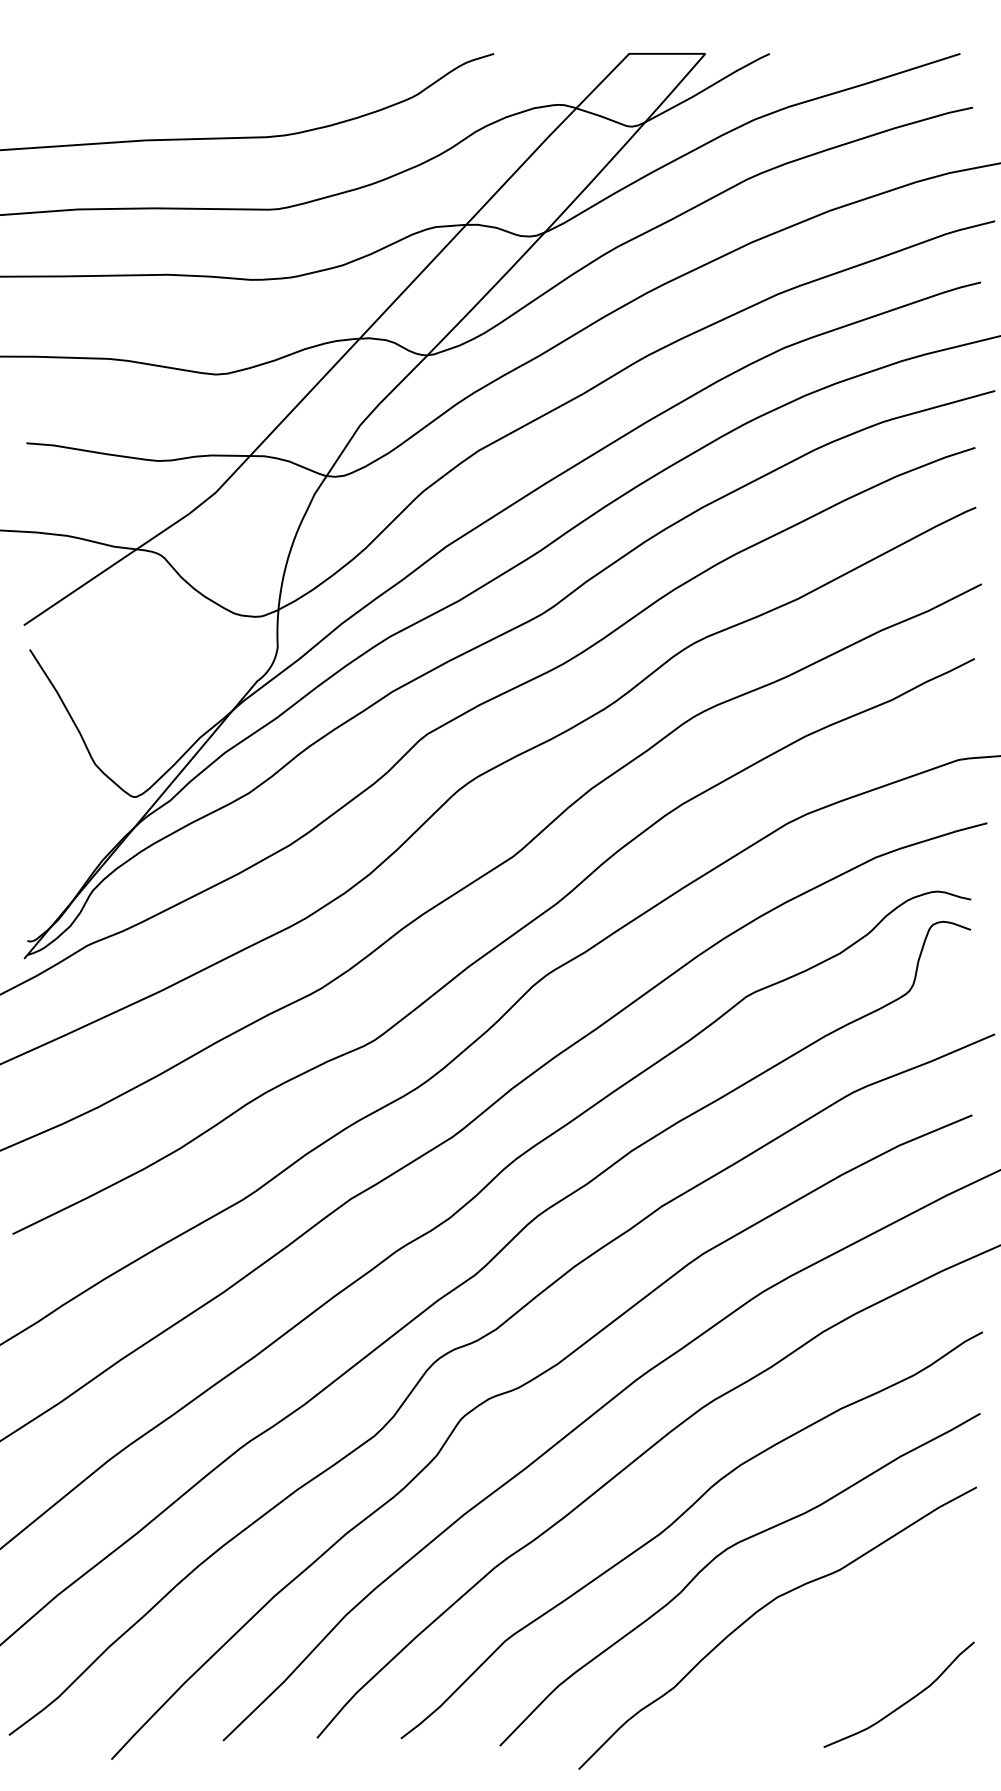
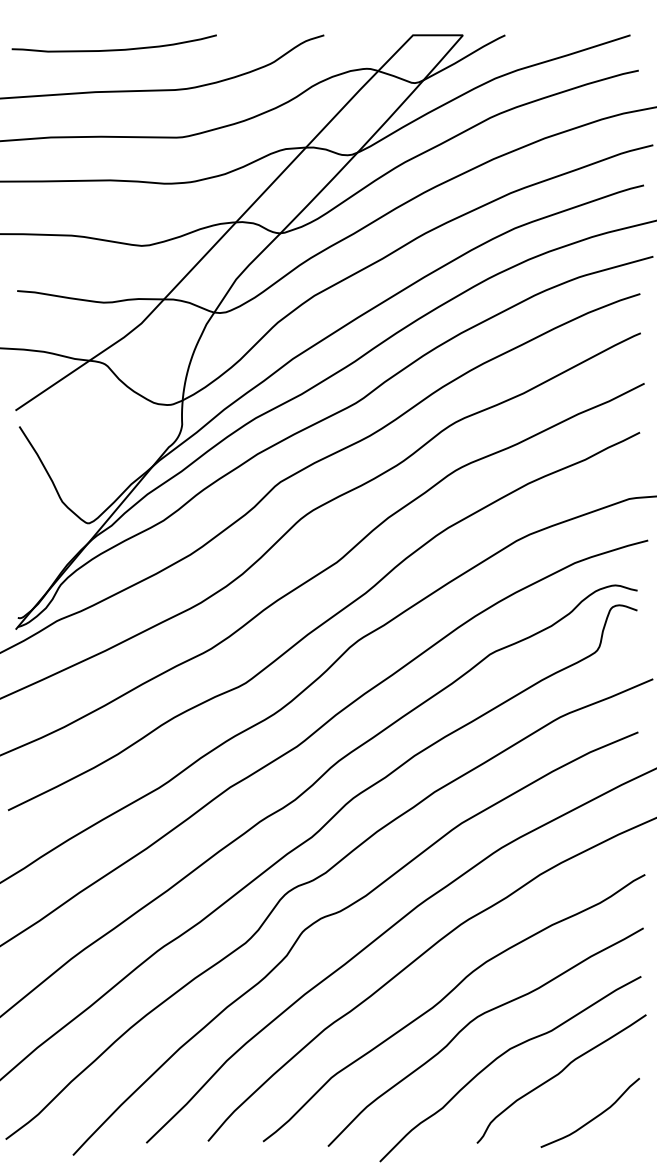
curve: (173, 75) -> (113, 49), added
curve: (850, 1637) -> (558, 1075), added

